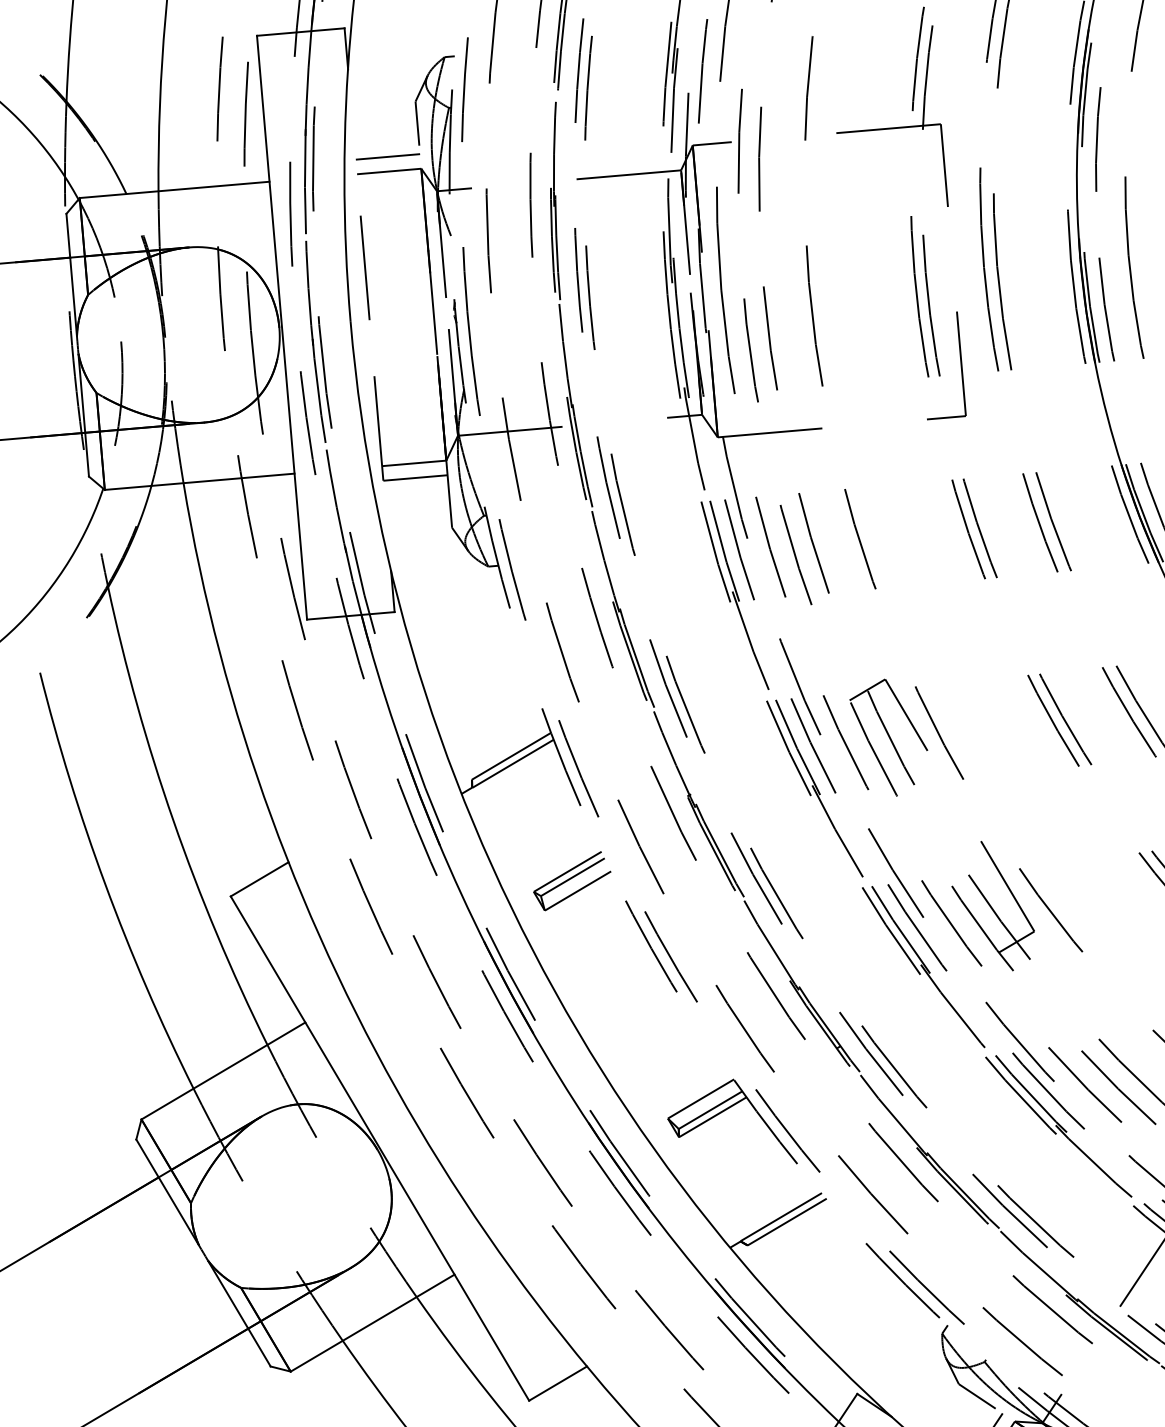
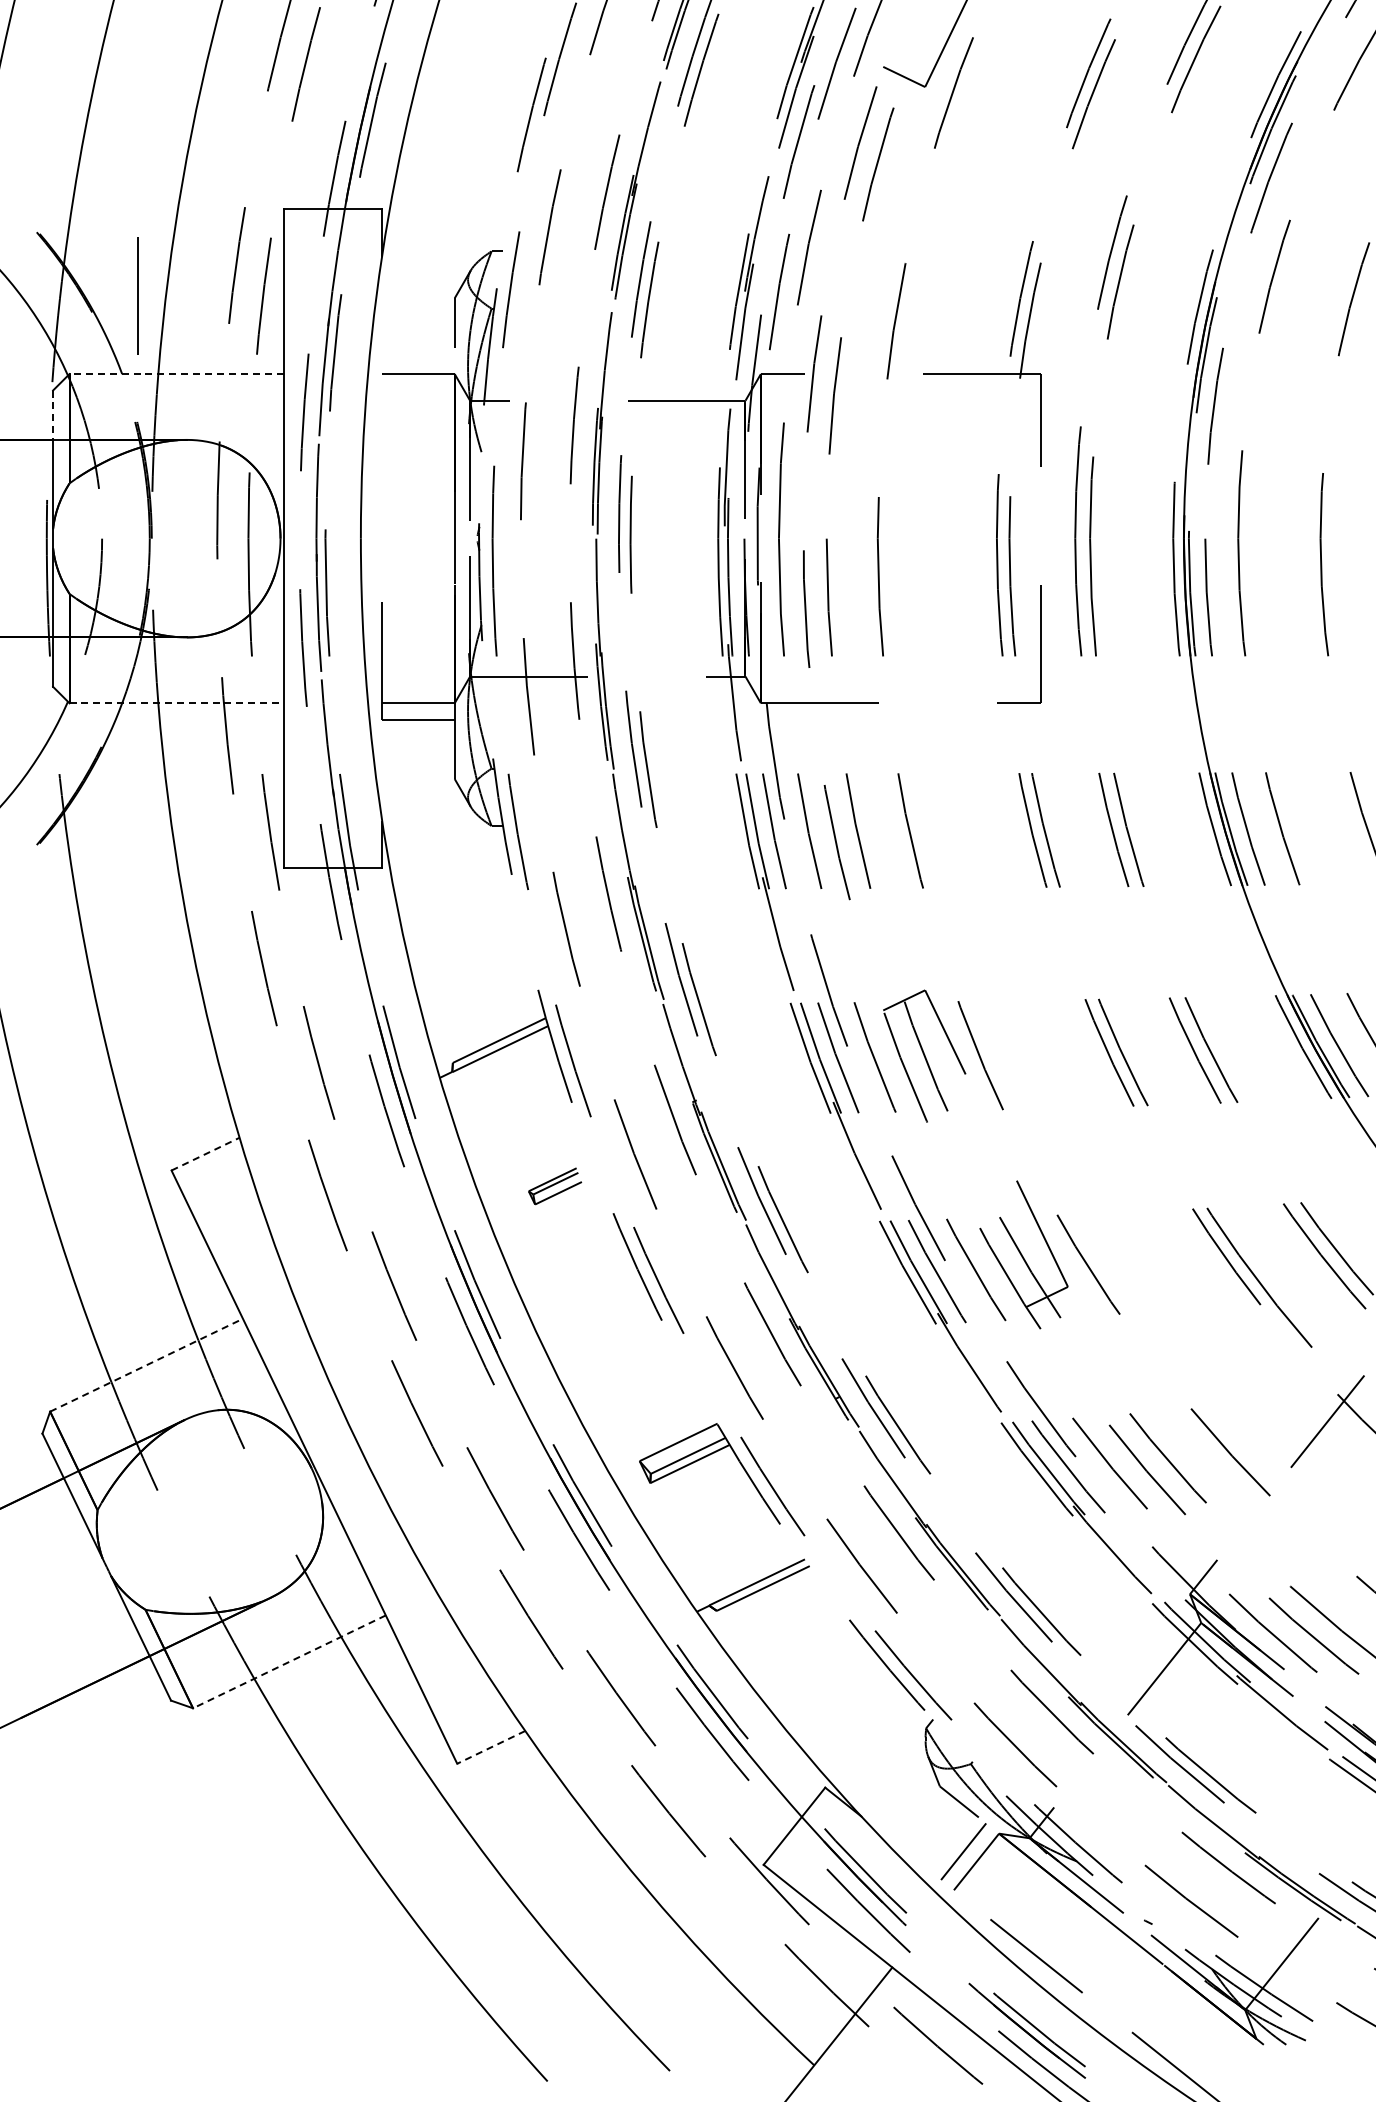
line: (387, 156) -> (418, 357), removed
line: (174, 190) -> (176, 374), solid -> dashed
line: (68, 235) -> (53, 415), solid -> dashed
line: (364, 267) -> (137, 295), moved
line: (199, 481) -> (176, 703), solid -> dashed
line: (259, 879) -> (205, 1154), solid -> dashed
part: (571, 881) -> (554, 1186), size x0.6
line: (223, 1071) -> (146, 1365), solid -> dashed
line: (372, 1322) -> (289, 1661), solid -> dashed
line: (558, 1383) -> (491, 1747), solid -> dashed

